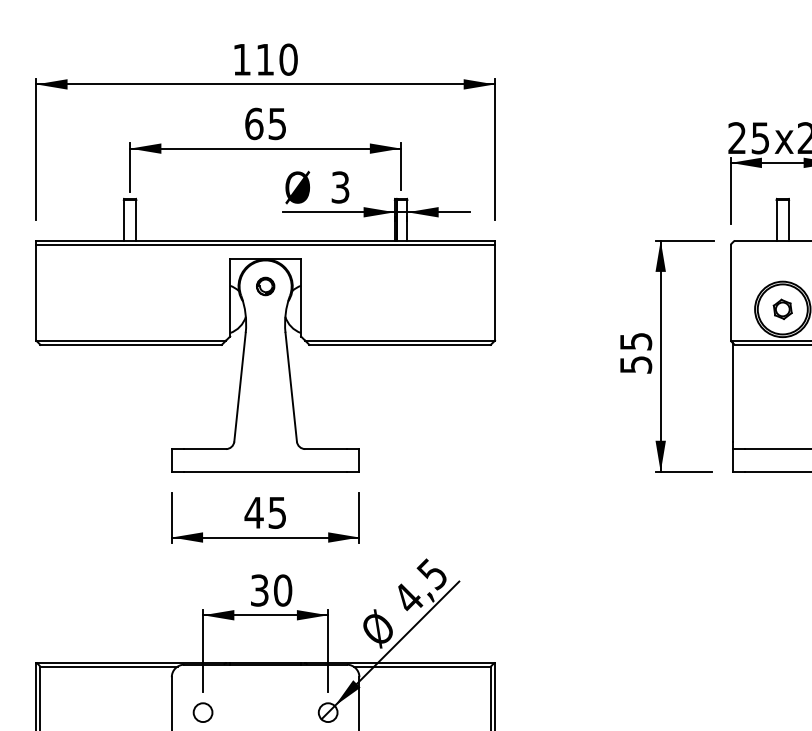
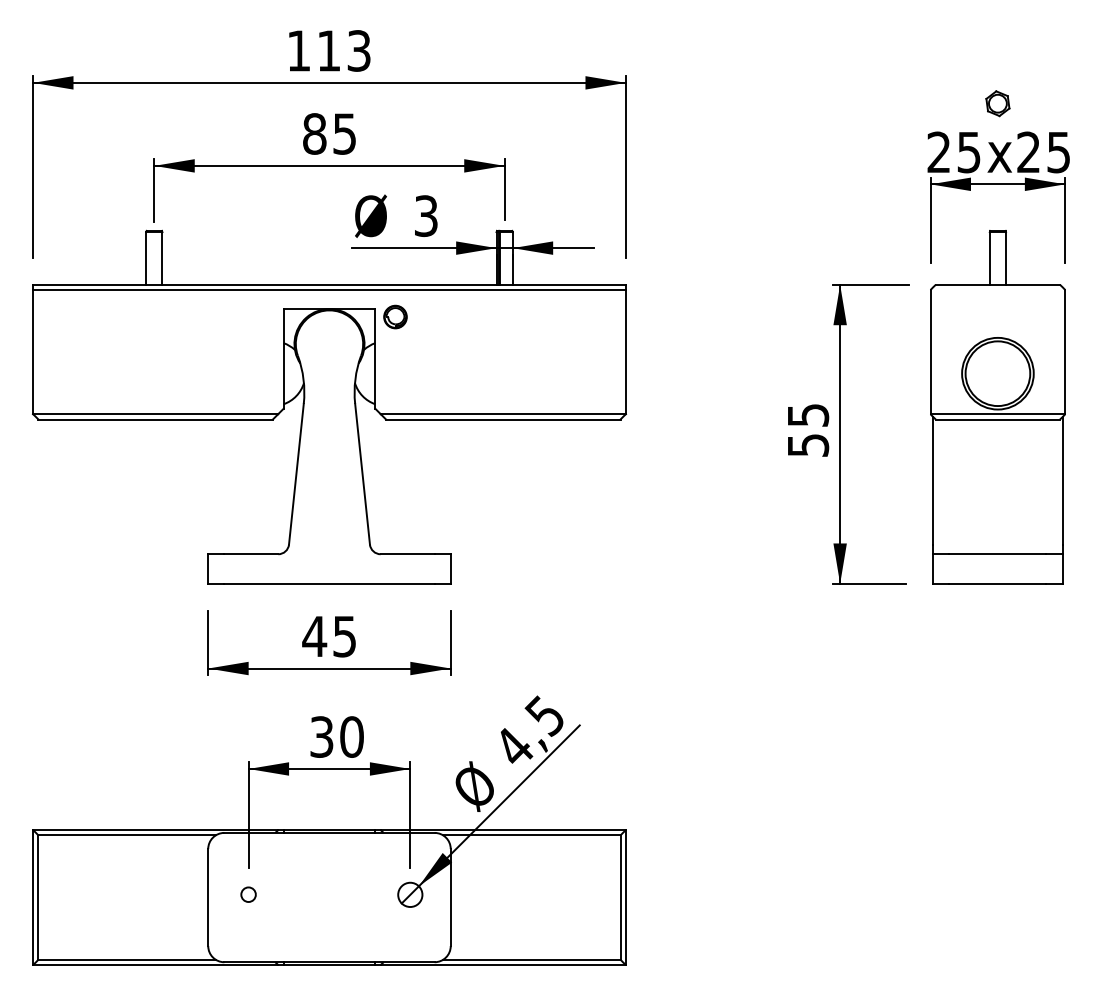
text: (288, 59) -> (359, 50), 110 -> 113
text: (254, 123) -> (314, 133), 65 -> 85
part: (265, 286) -> (395, 316), moved
part: (782, 309) -> (997, 103), moved
circle: (202, 712) -> (248, 894), size x0.6

